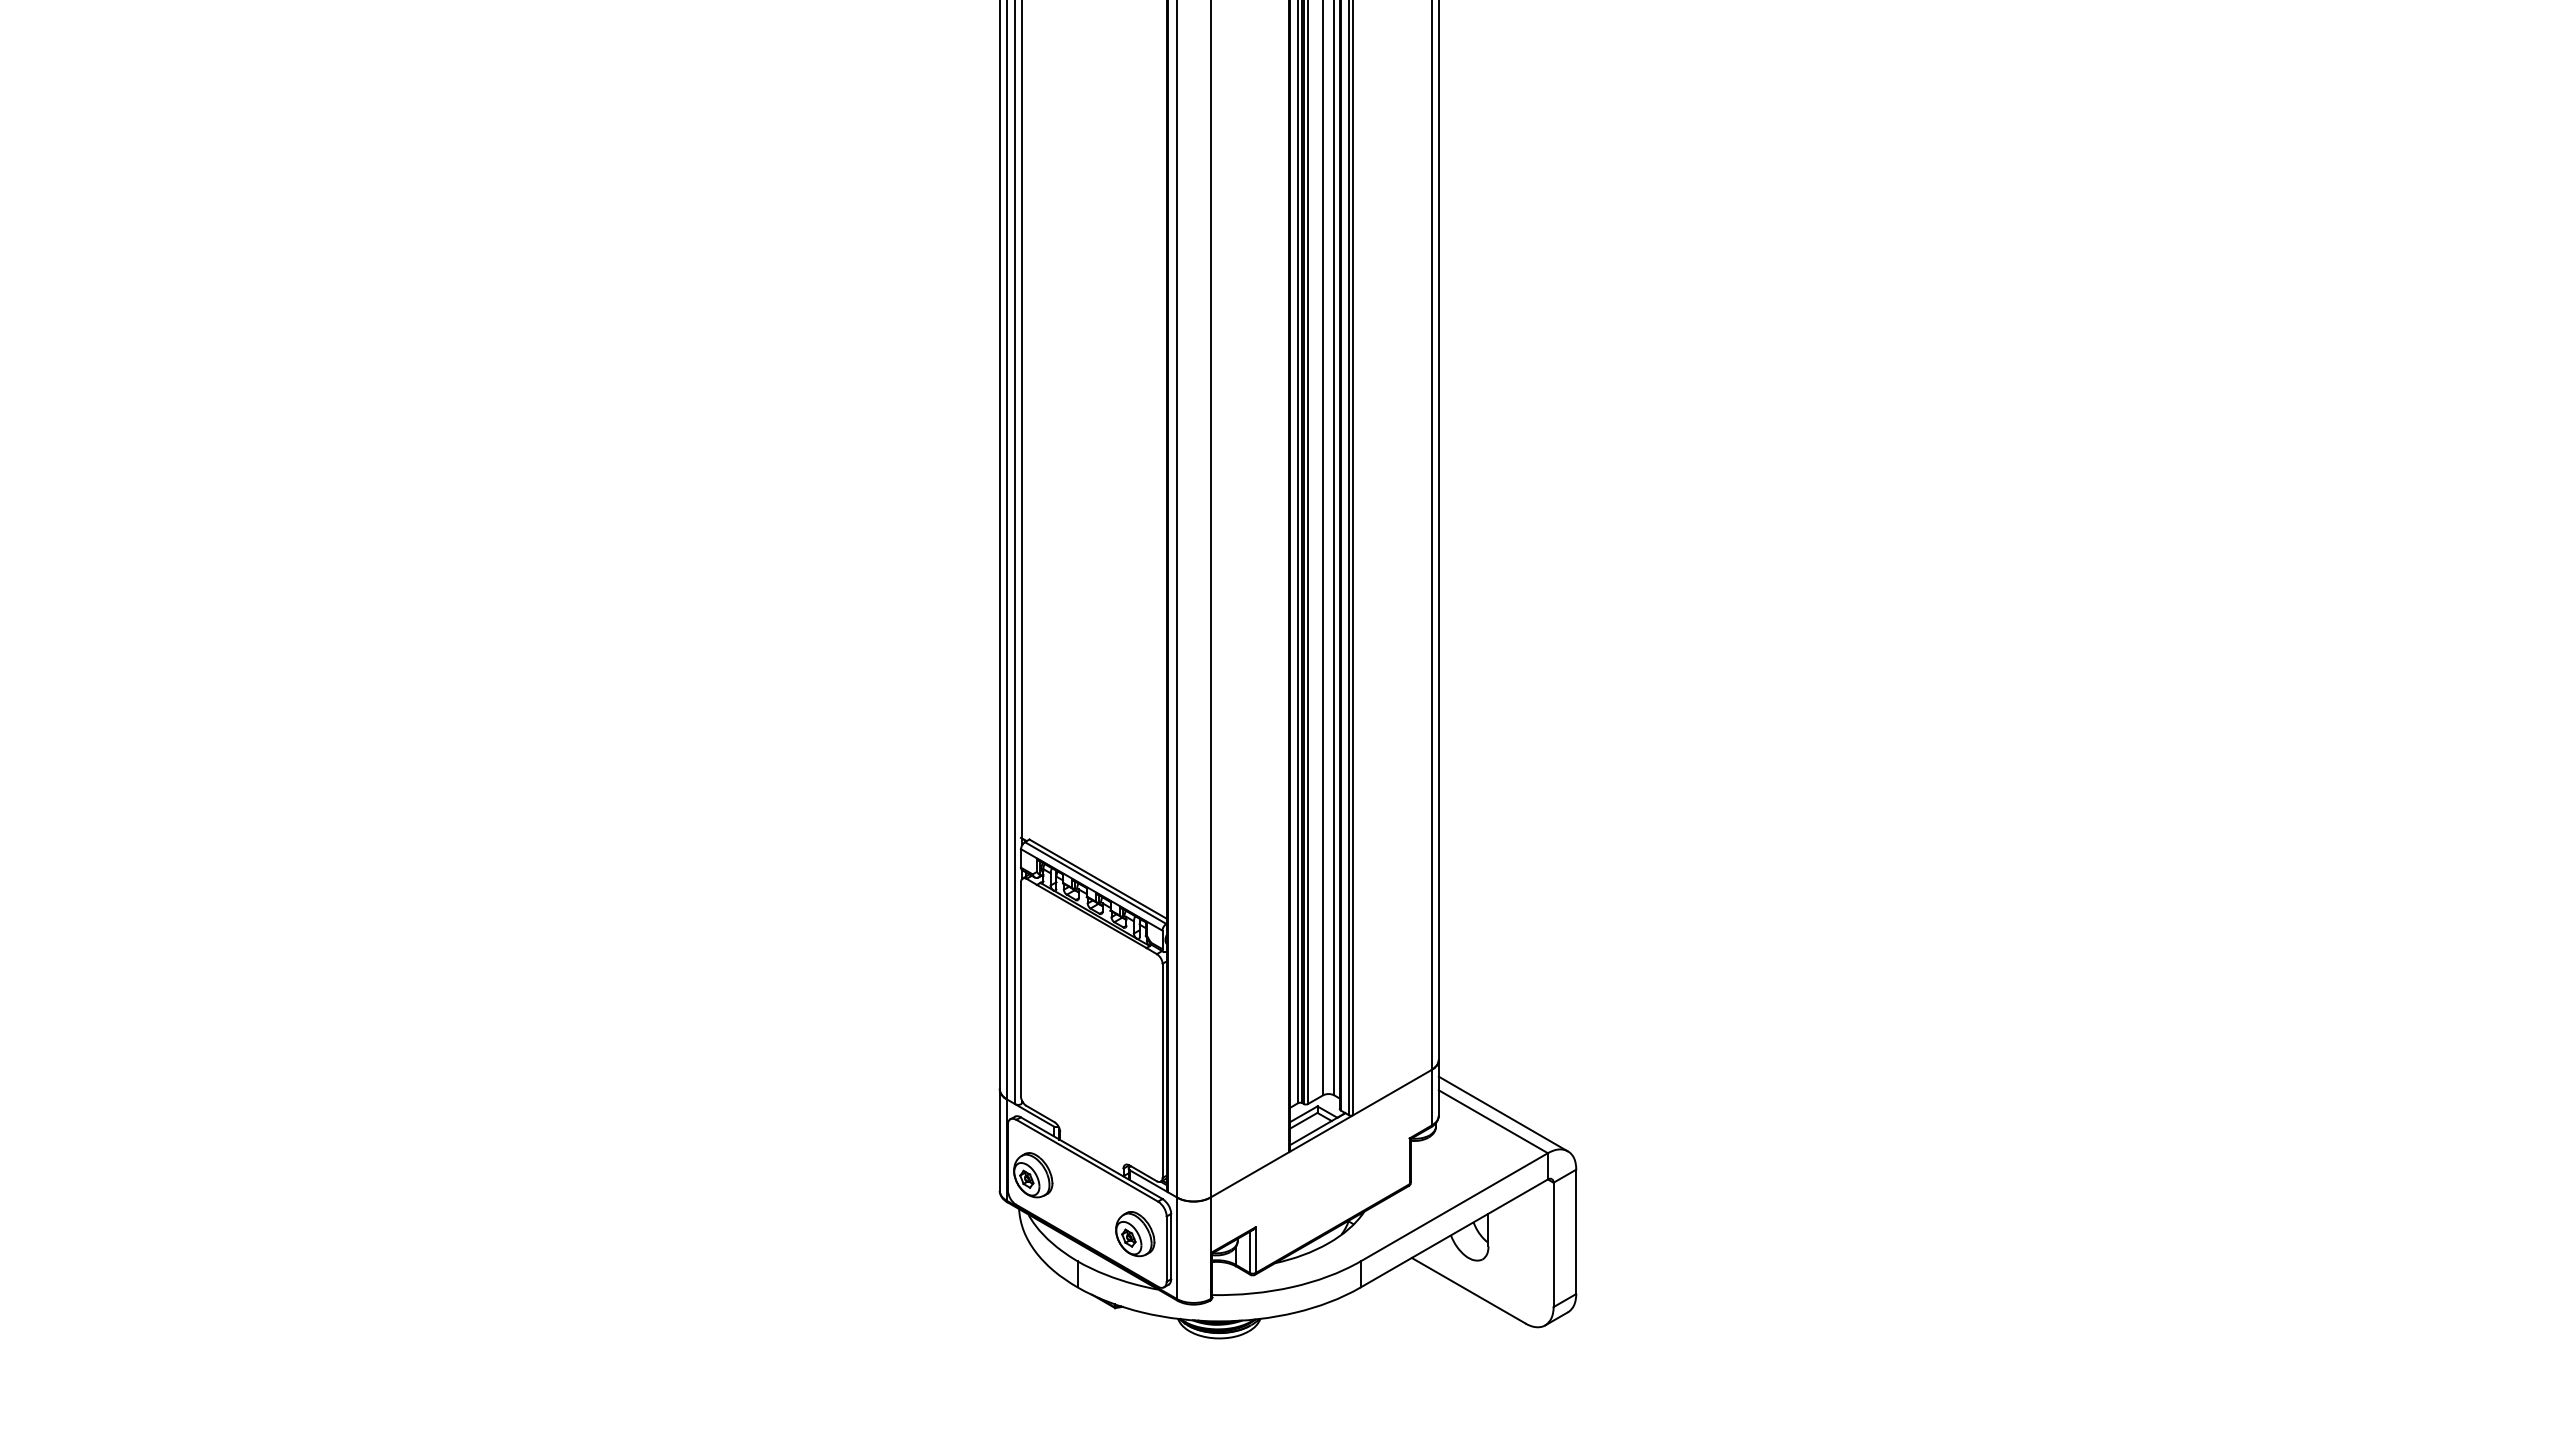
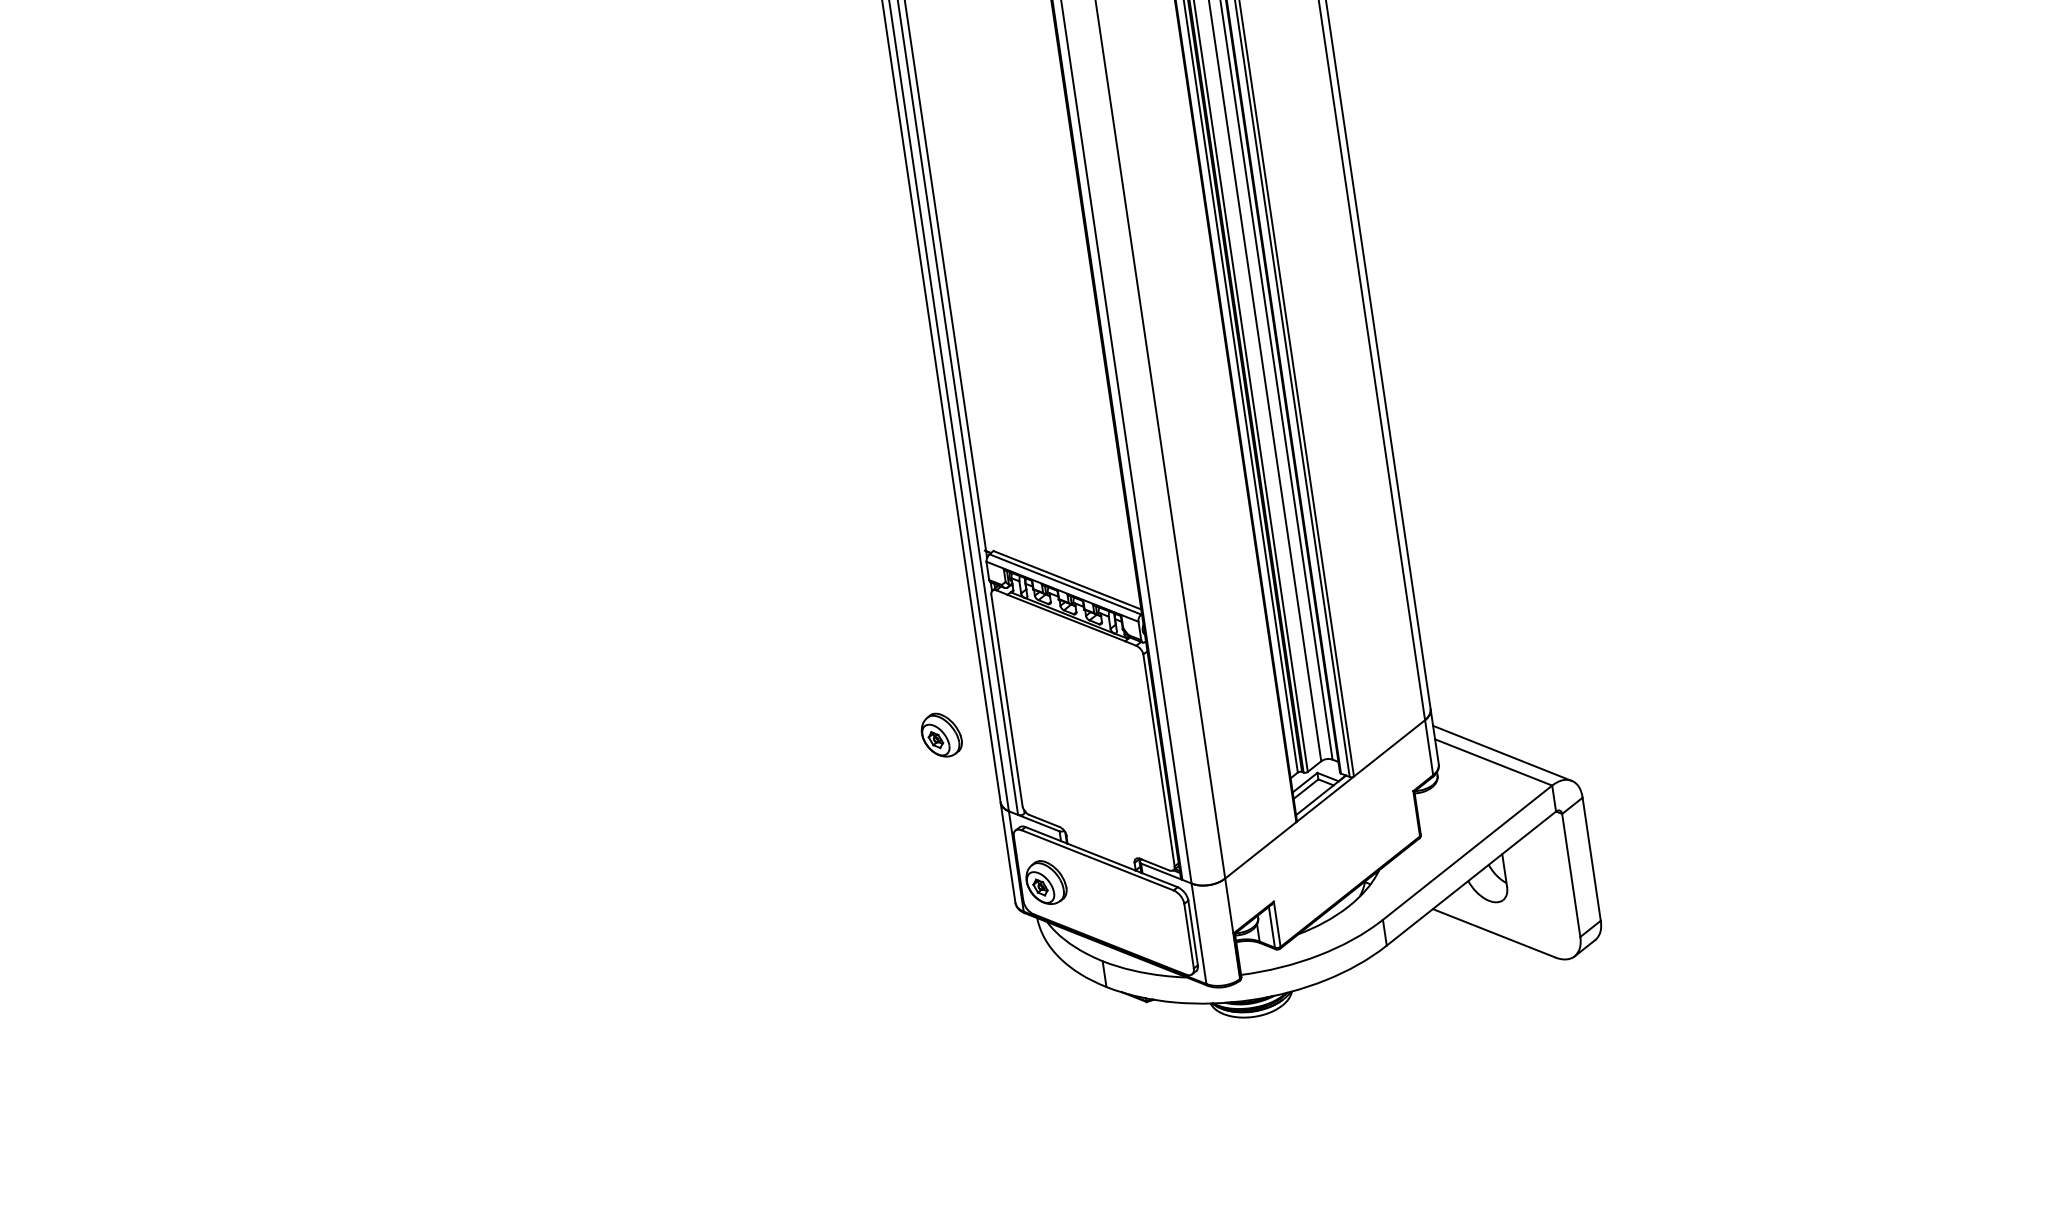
part: (1135, 1234) -> (941, 735), moved

